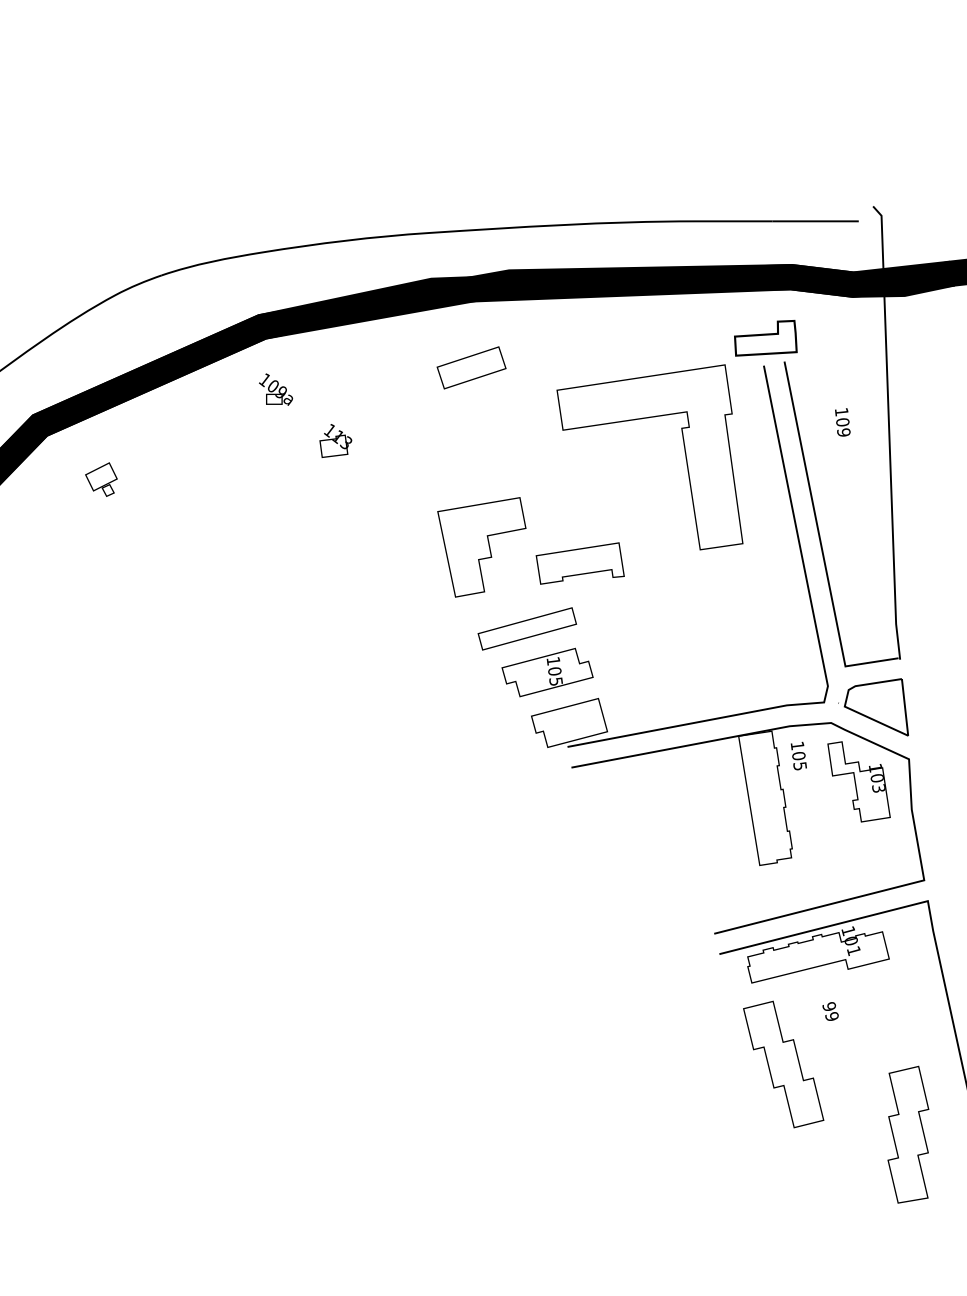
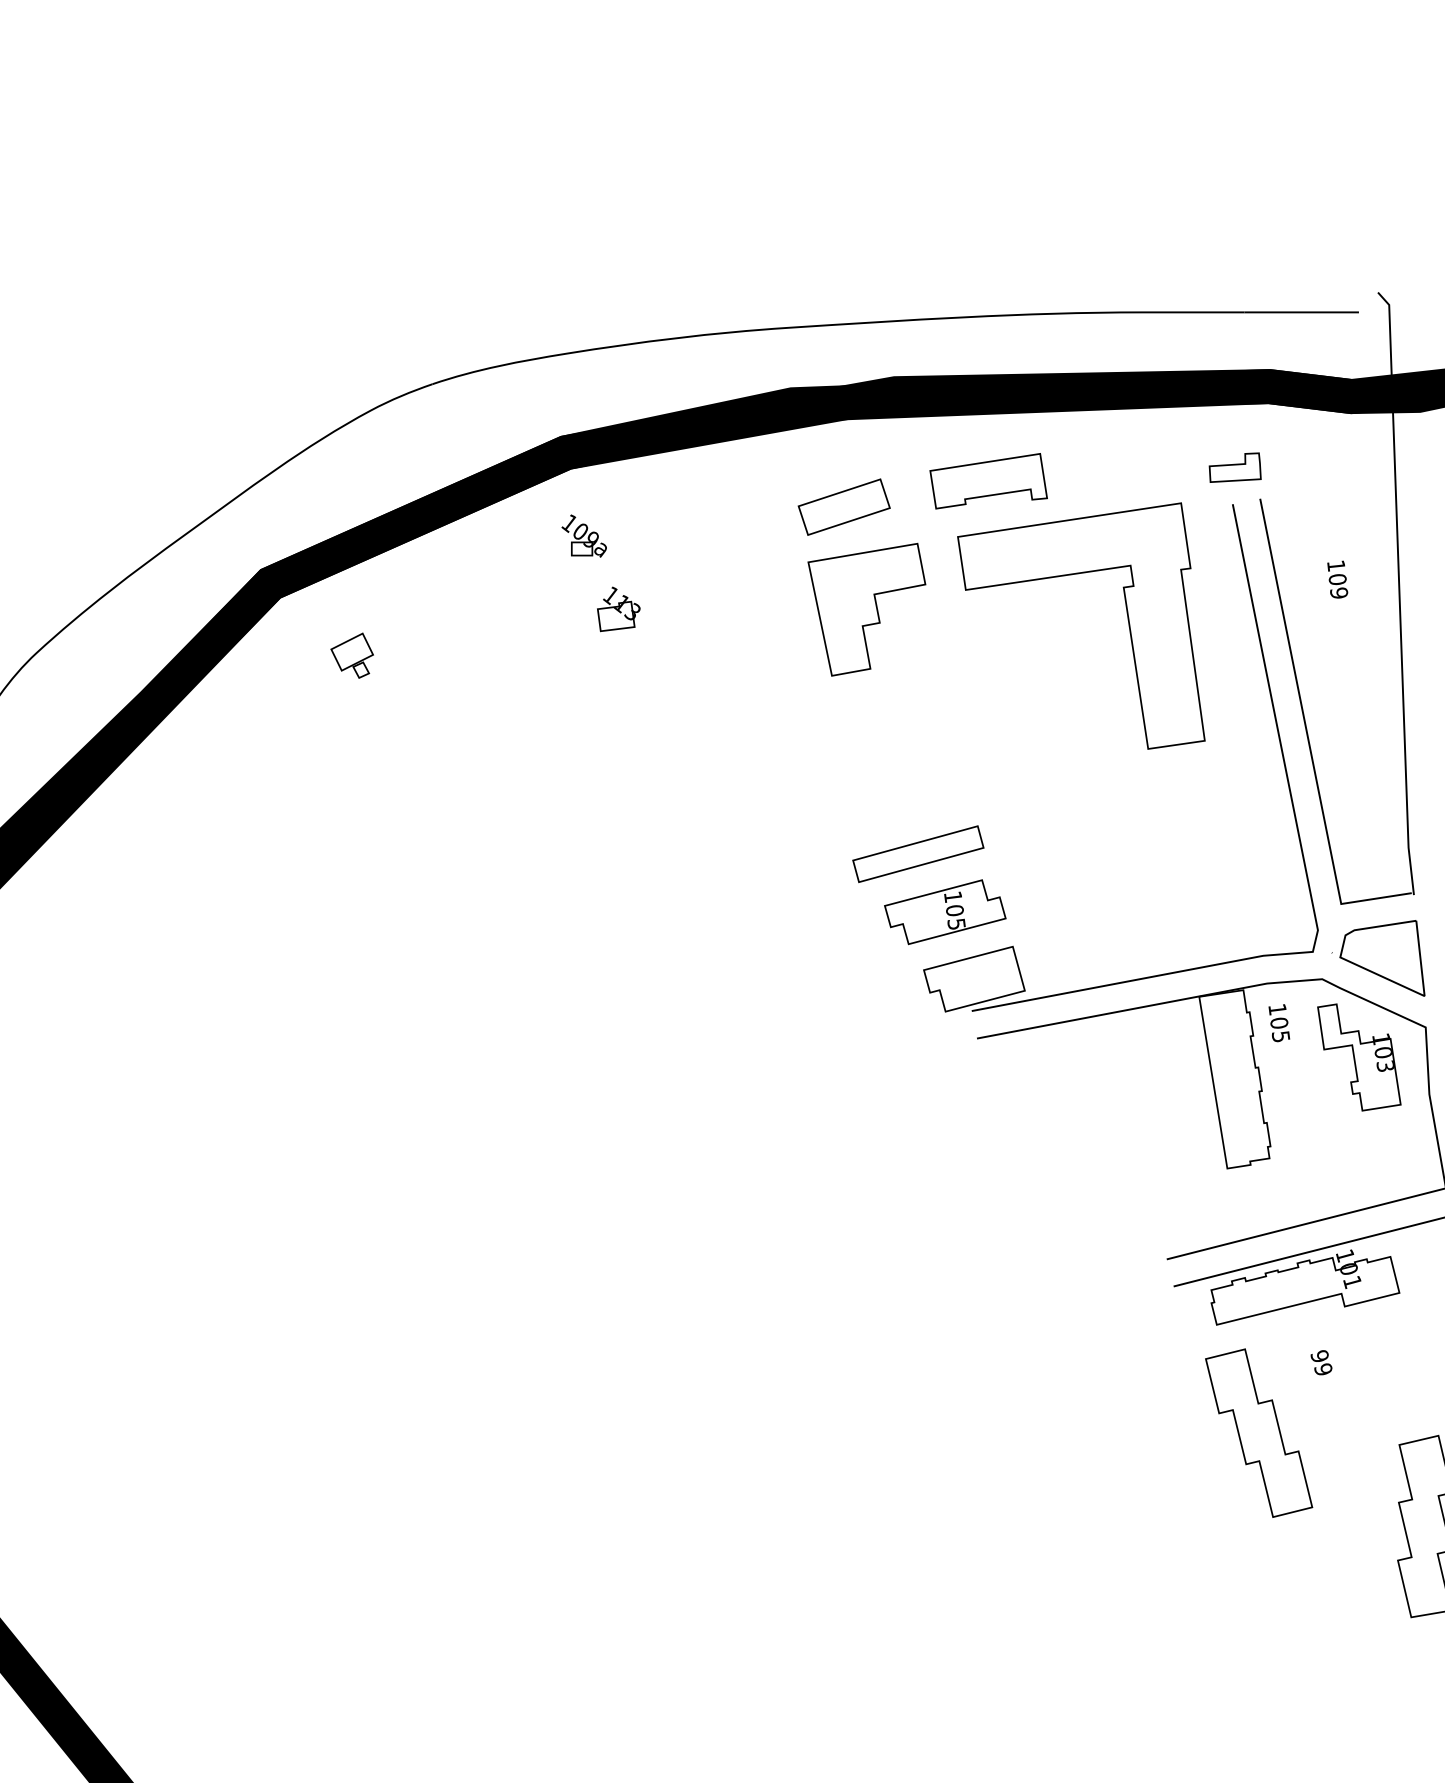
part: (765, 338) -> (1234, 467), size x0.62
text: (335, 441) -> (618, 609), moved
part: (481, 547) -> (866, 609), moved
part: (580, 563) -> (988, 481), moved

